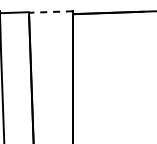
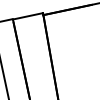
line: (50, 12) -> (27, 16), dashed -> solid

